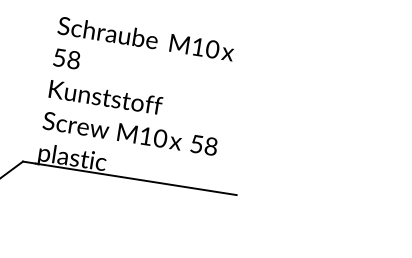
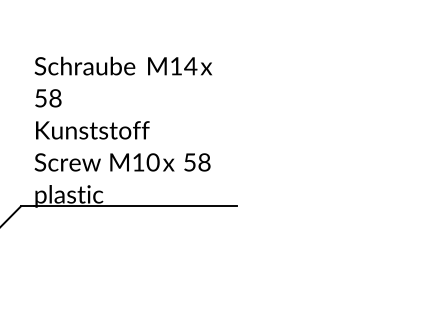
text: (212, 49) -> (190, 66), M10 -> M14

